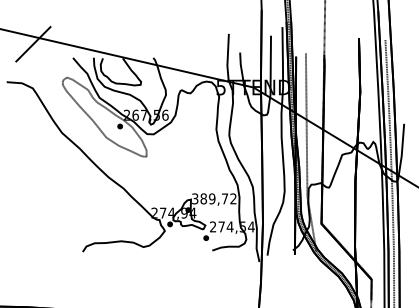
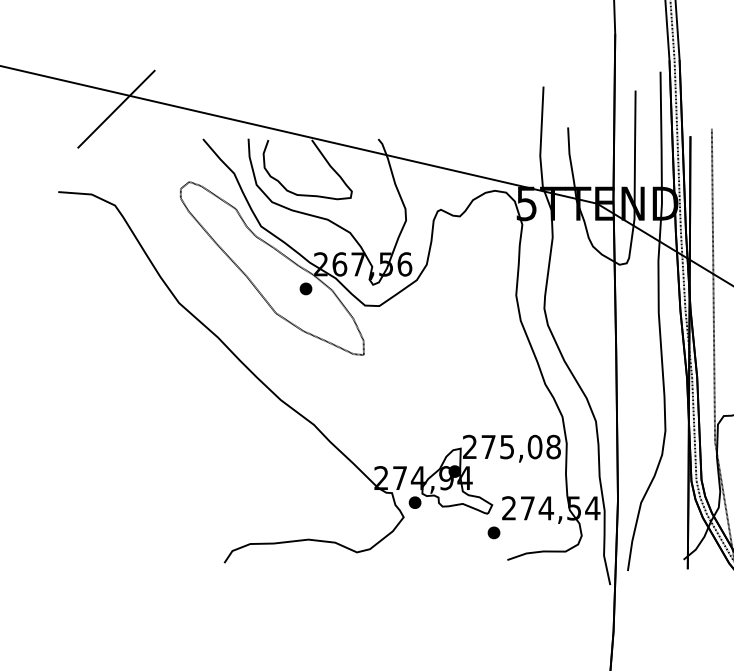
text: (214, 198) -> (512, 446), 389,72 -> 275,08

